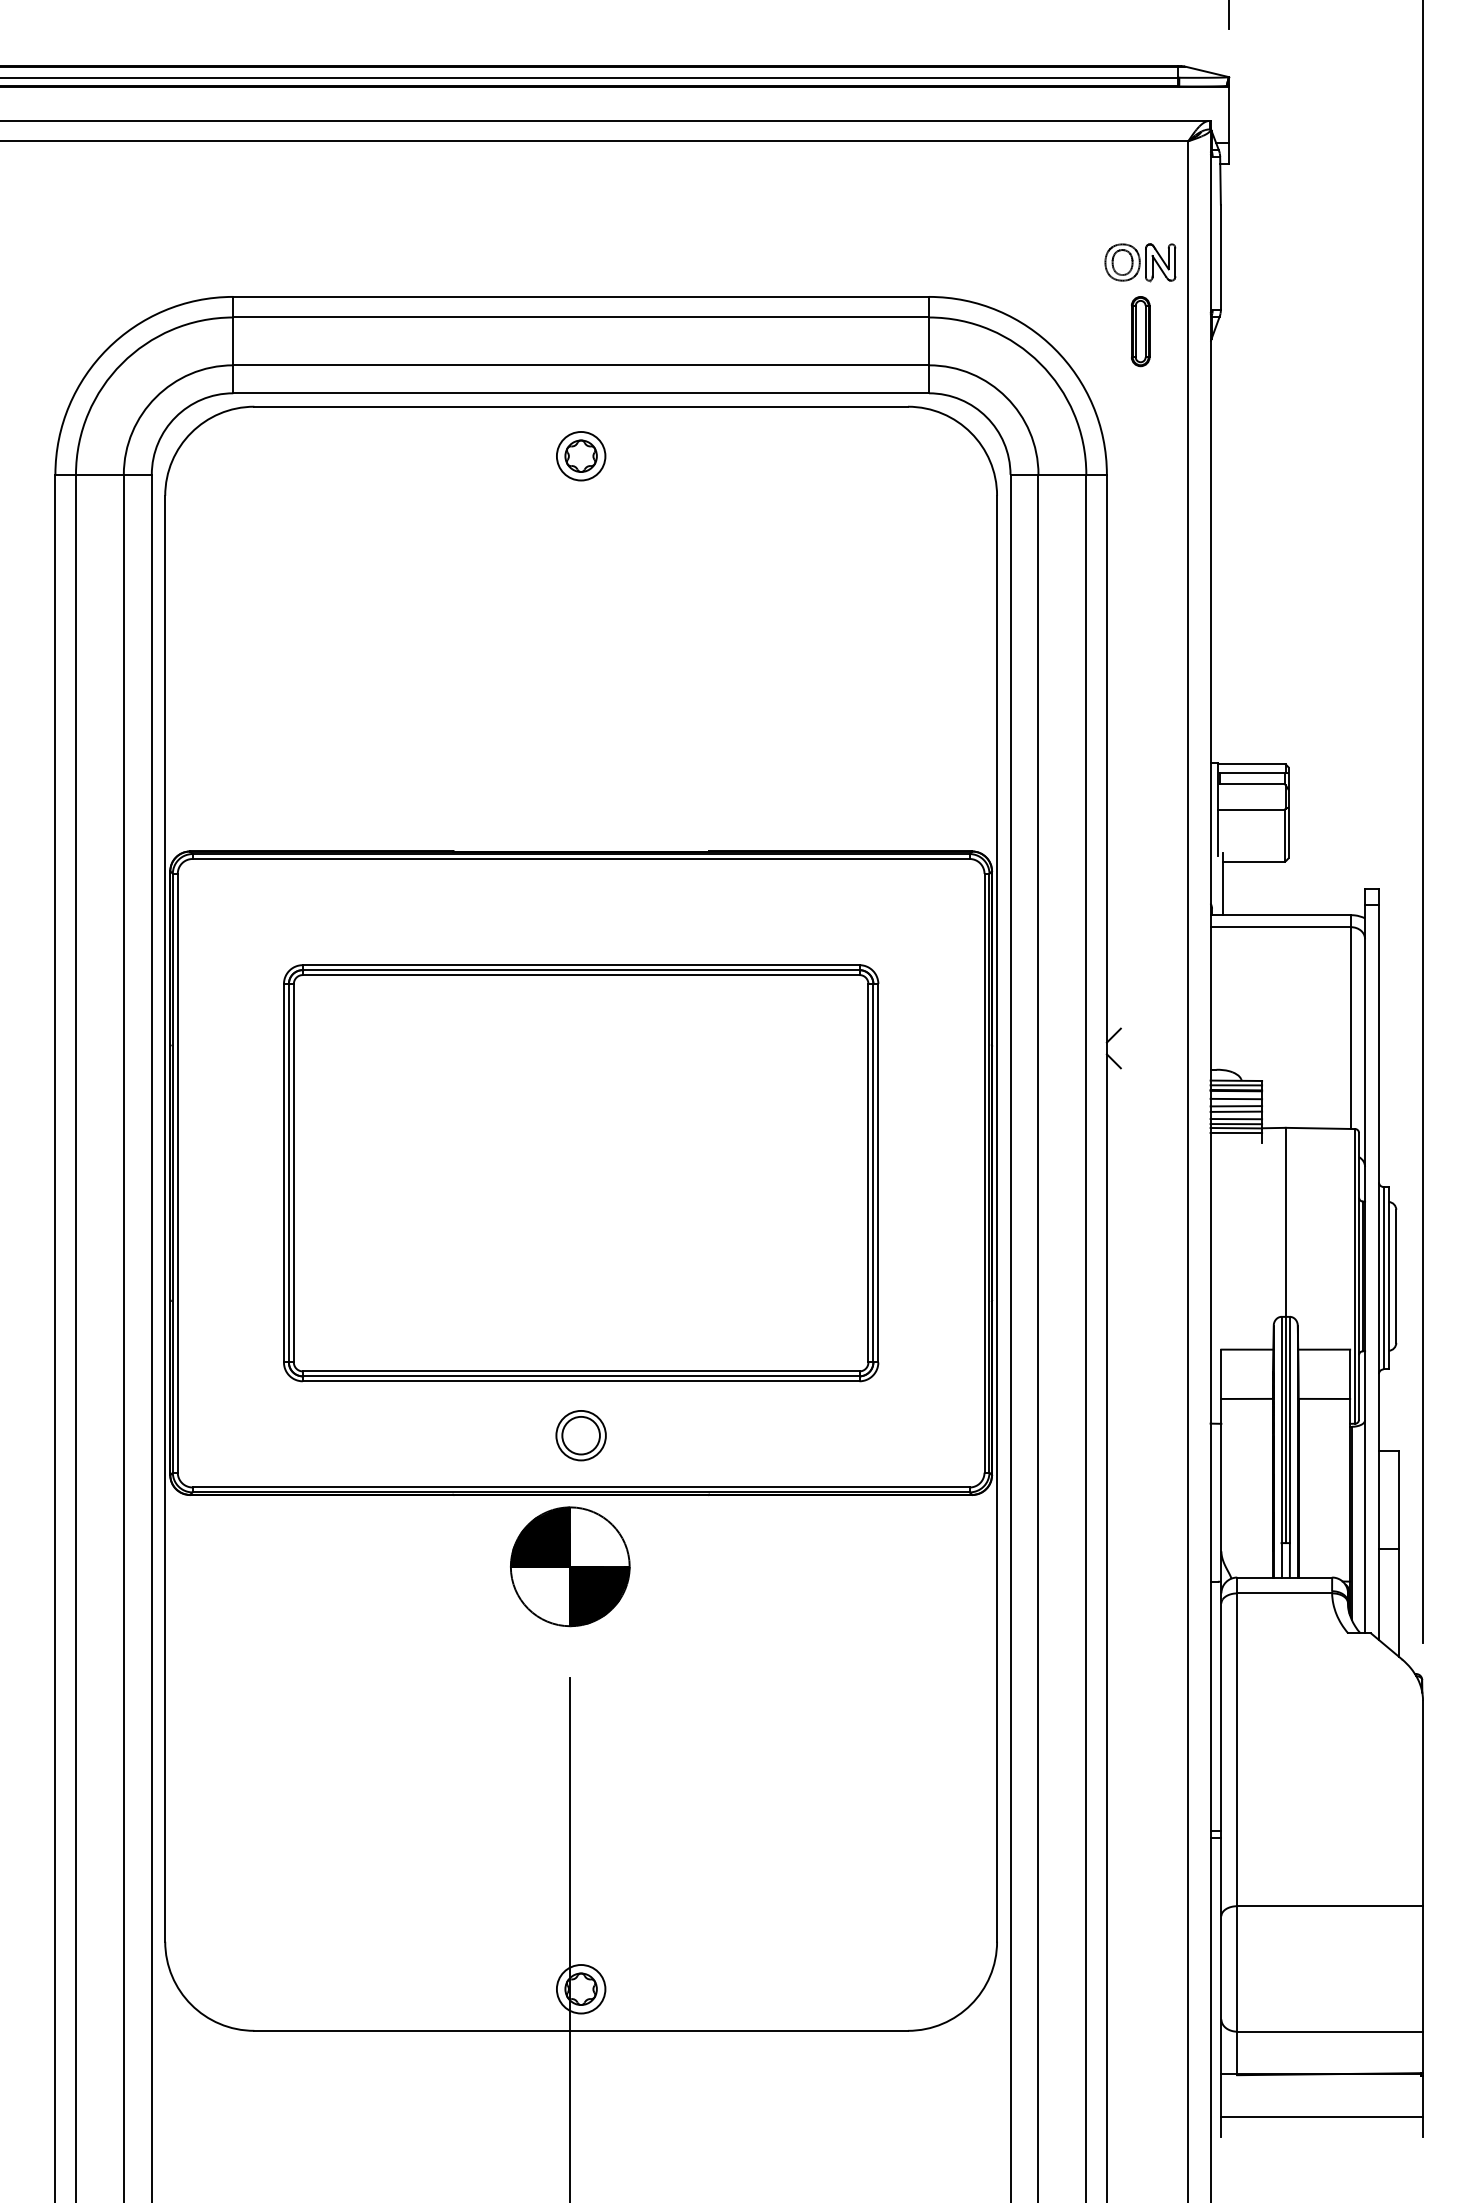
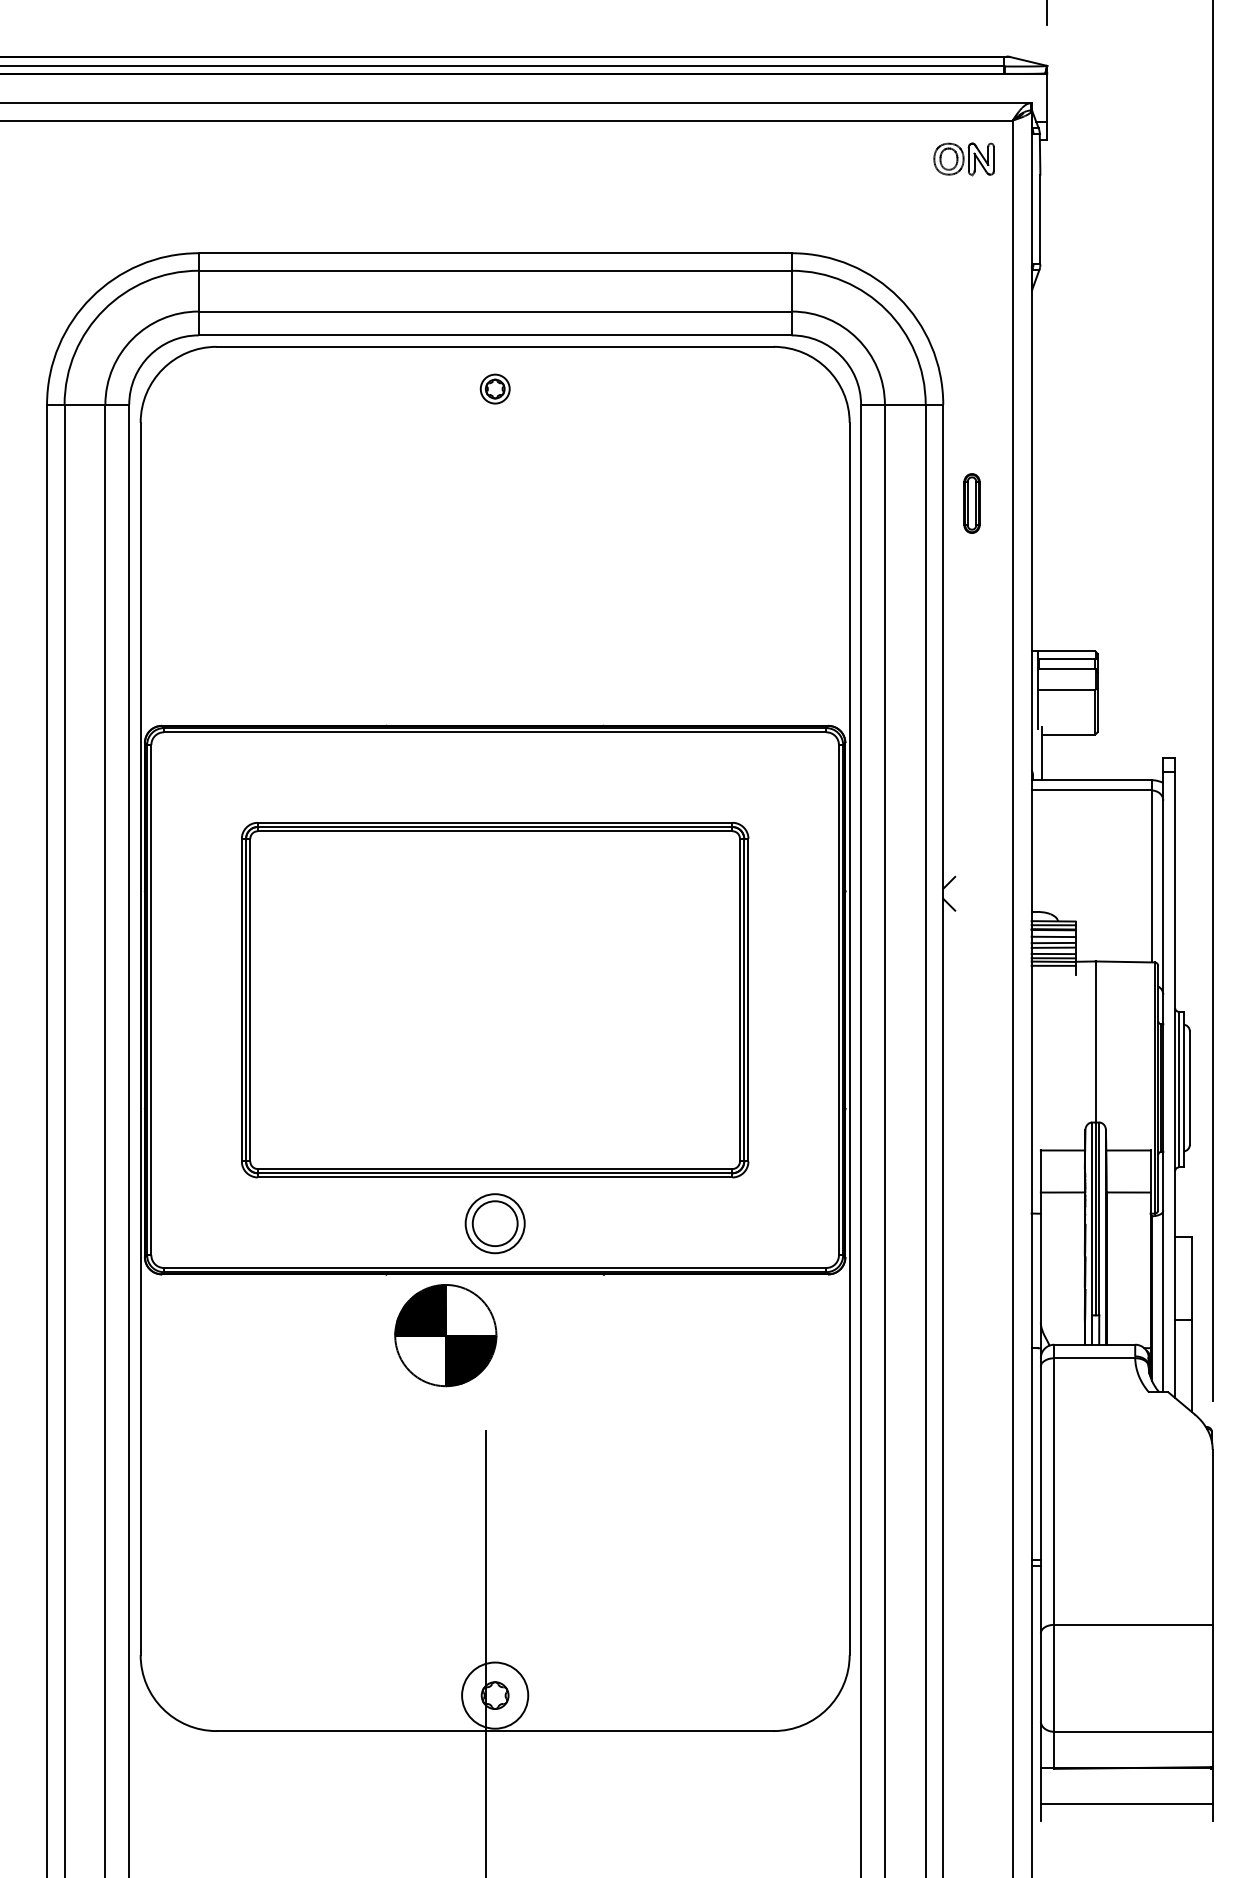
part: (1140, 262) -> (964, 159), moved
part: (1140, 331) -> (971, 503), moved
part: (581, 456) -> (495, 389), size x0.7
part: (580, 1435) -> (494, 1223), size x1.4
part: (570, 1566) -> (446, 1335), moved
circle: (580, 1989) -> (494, 1695), size x1.6

